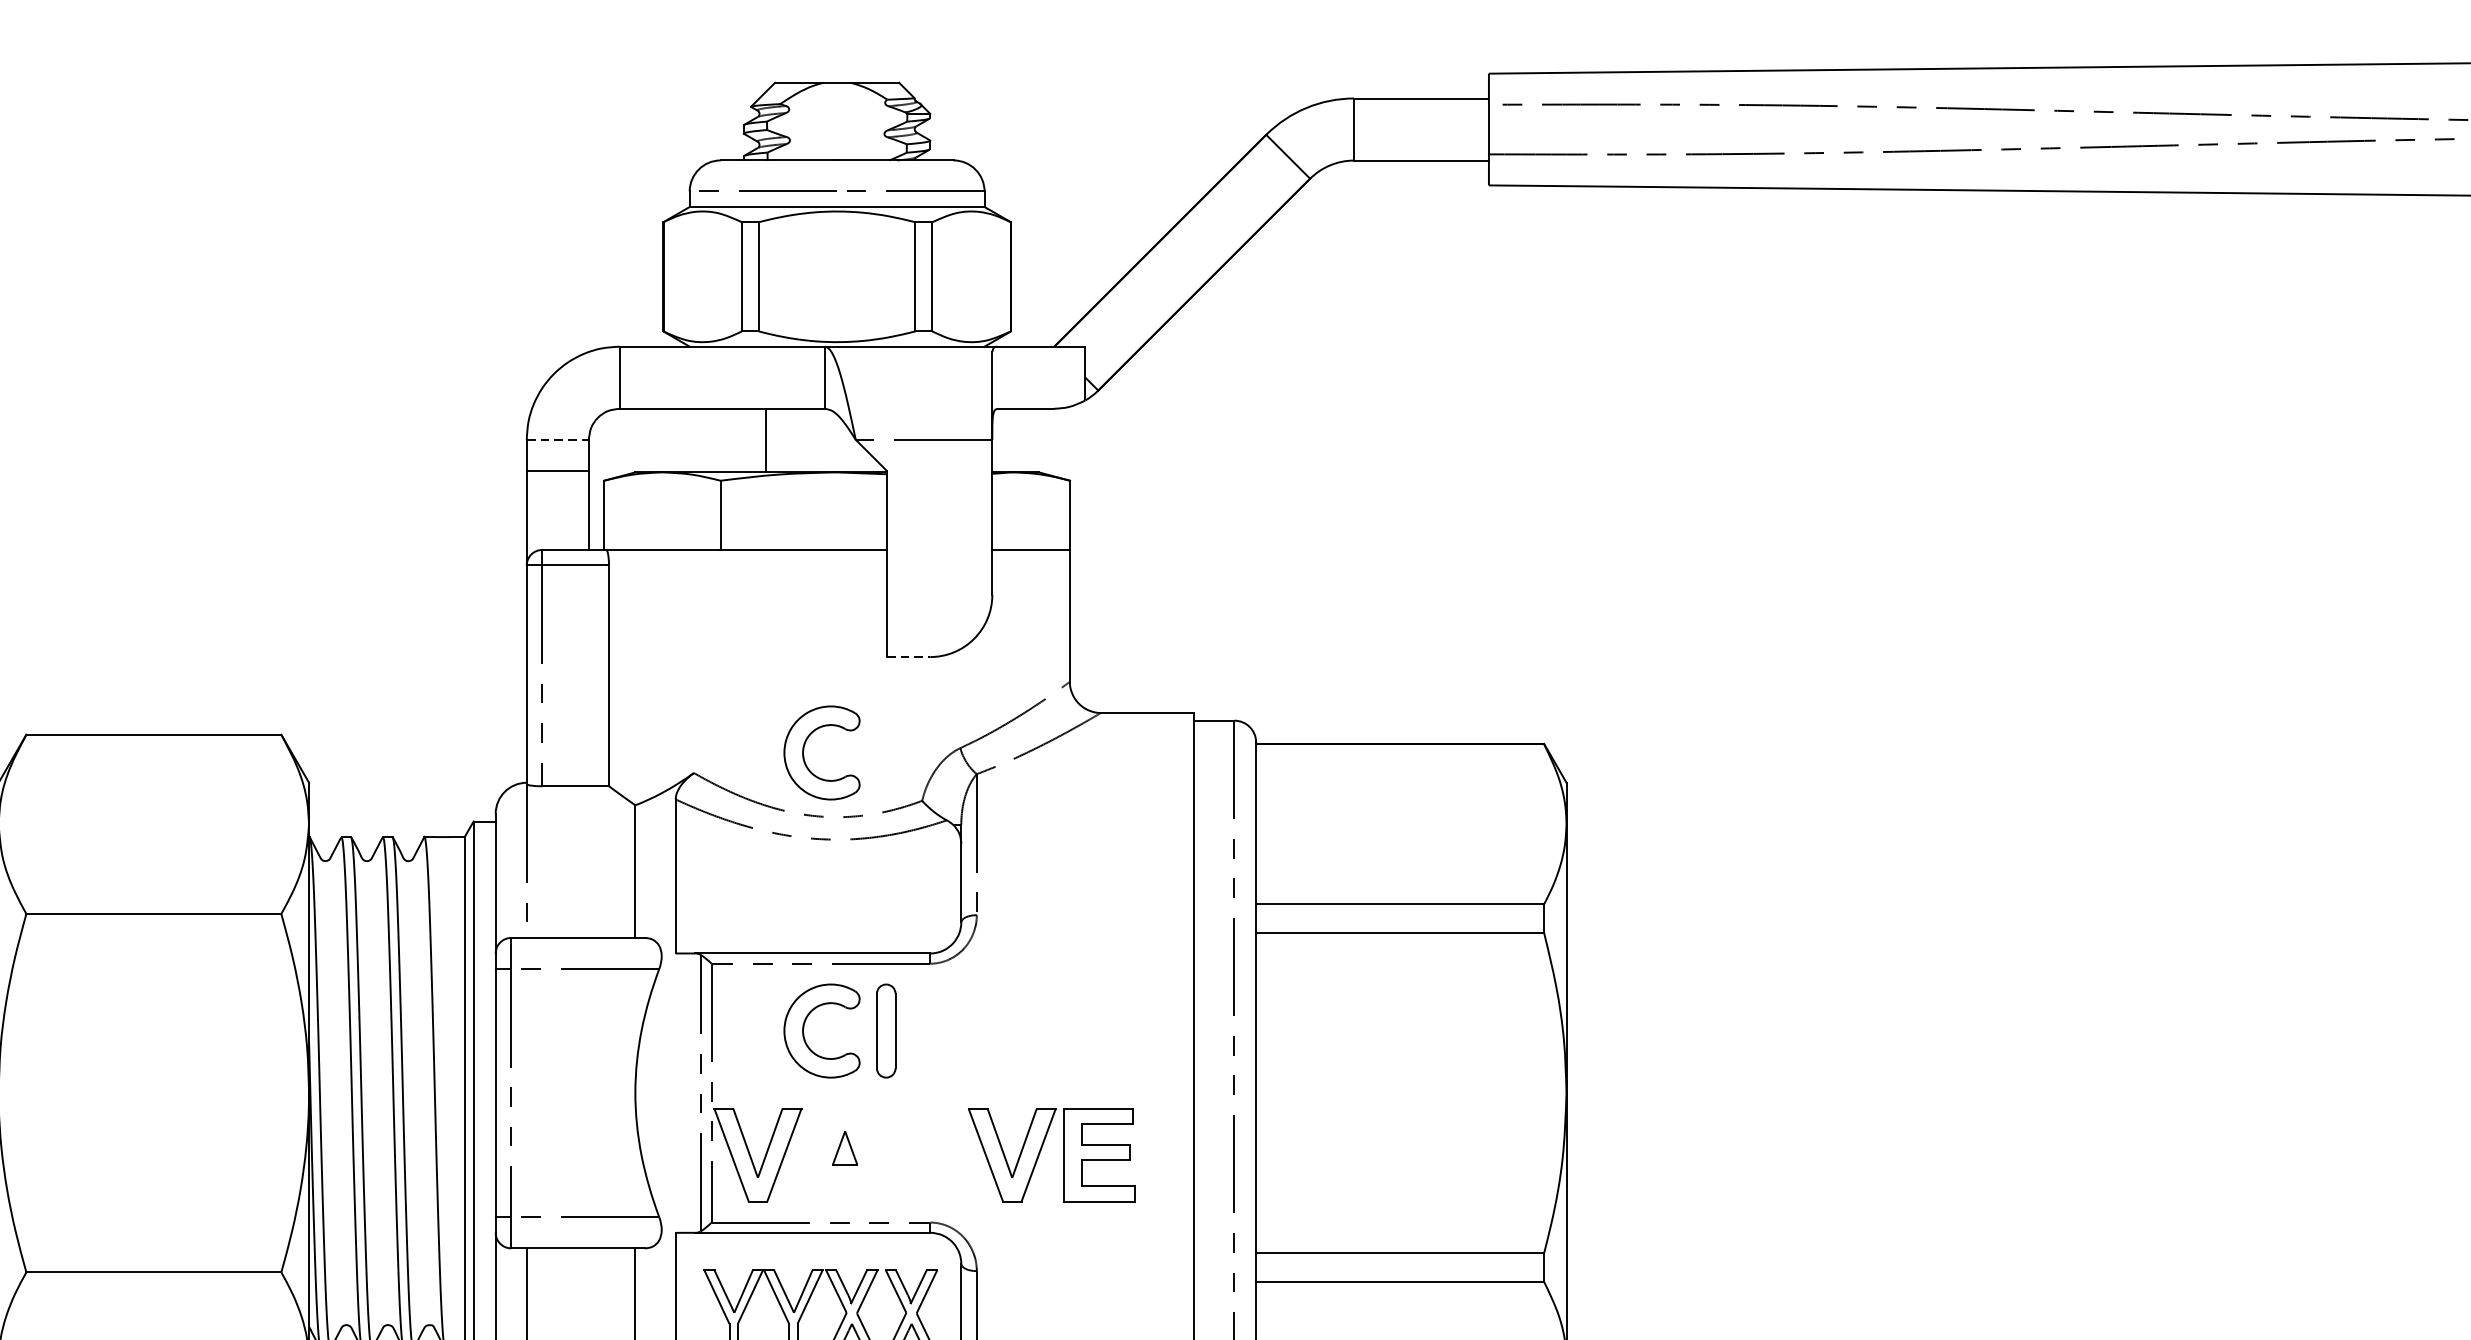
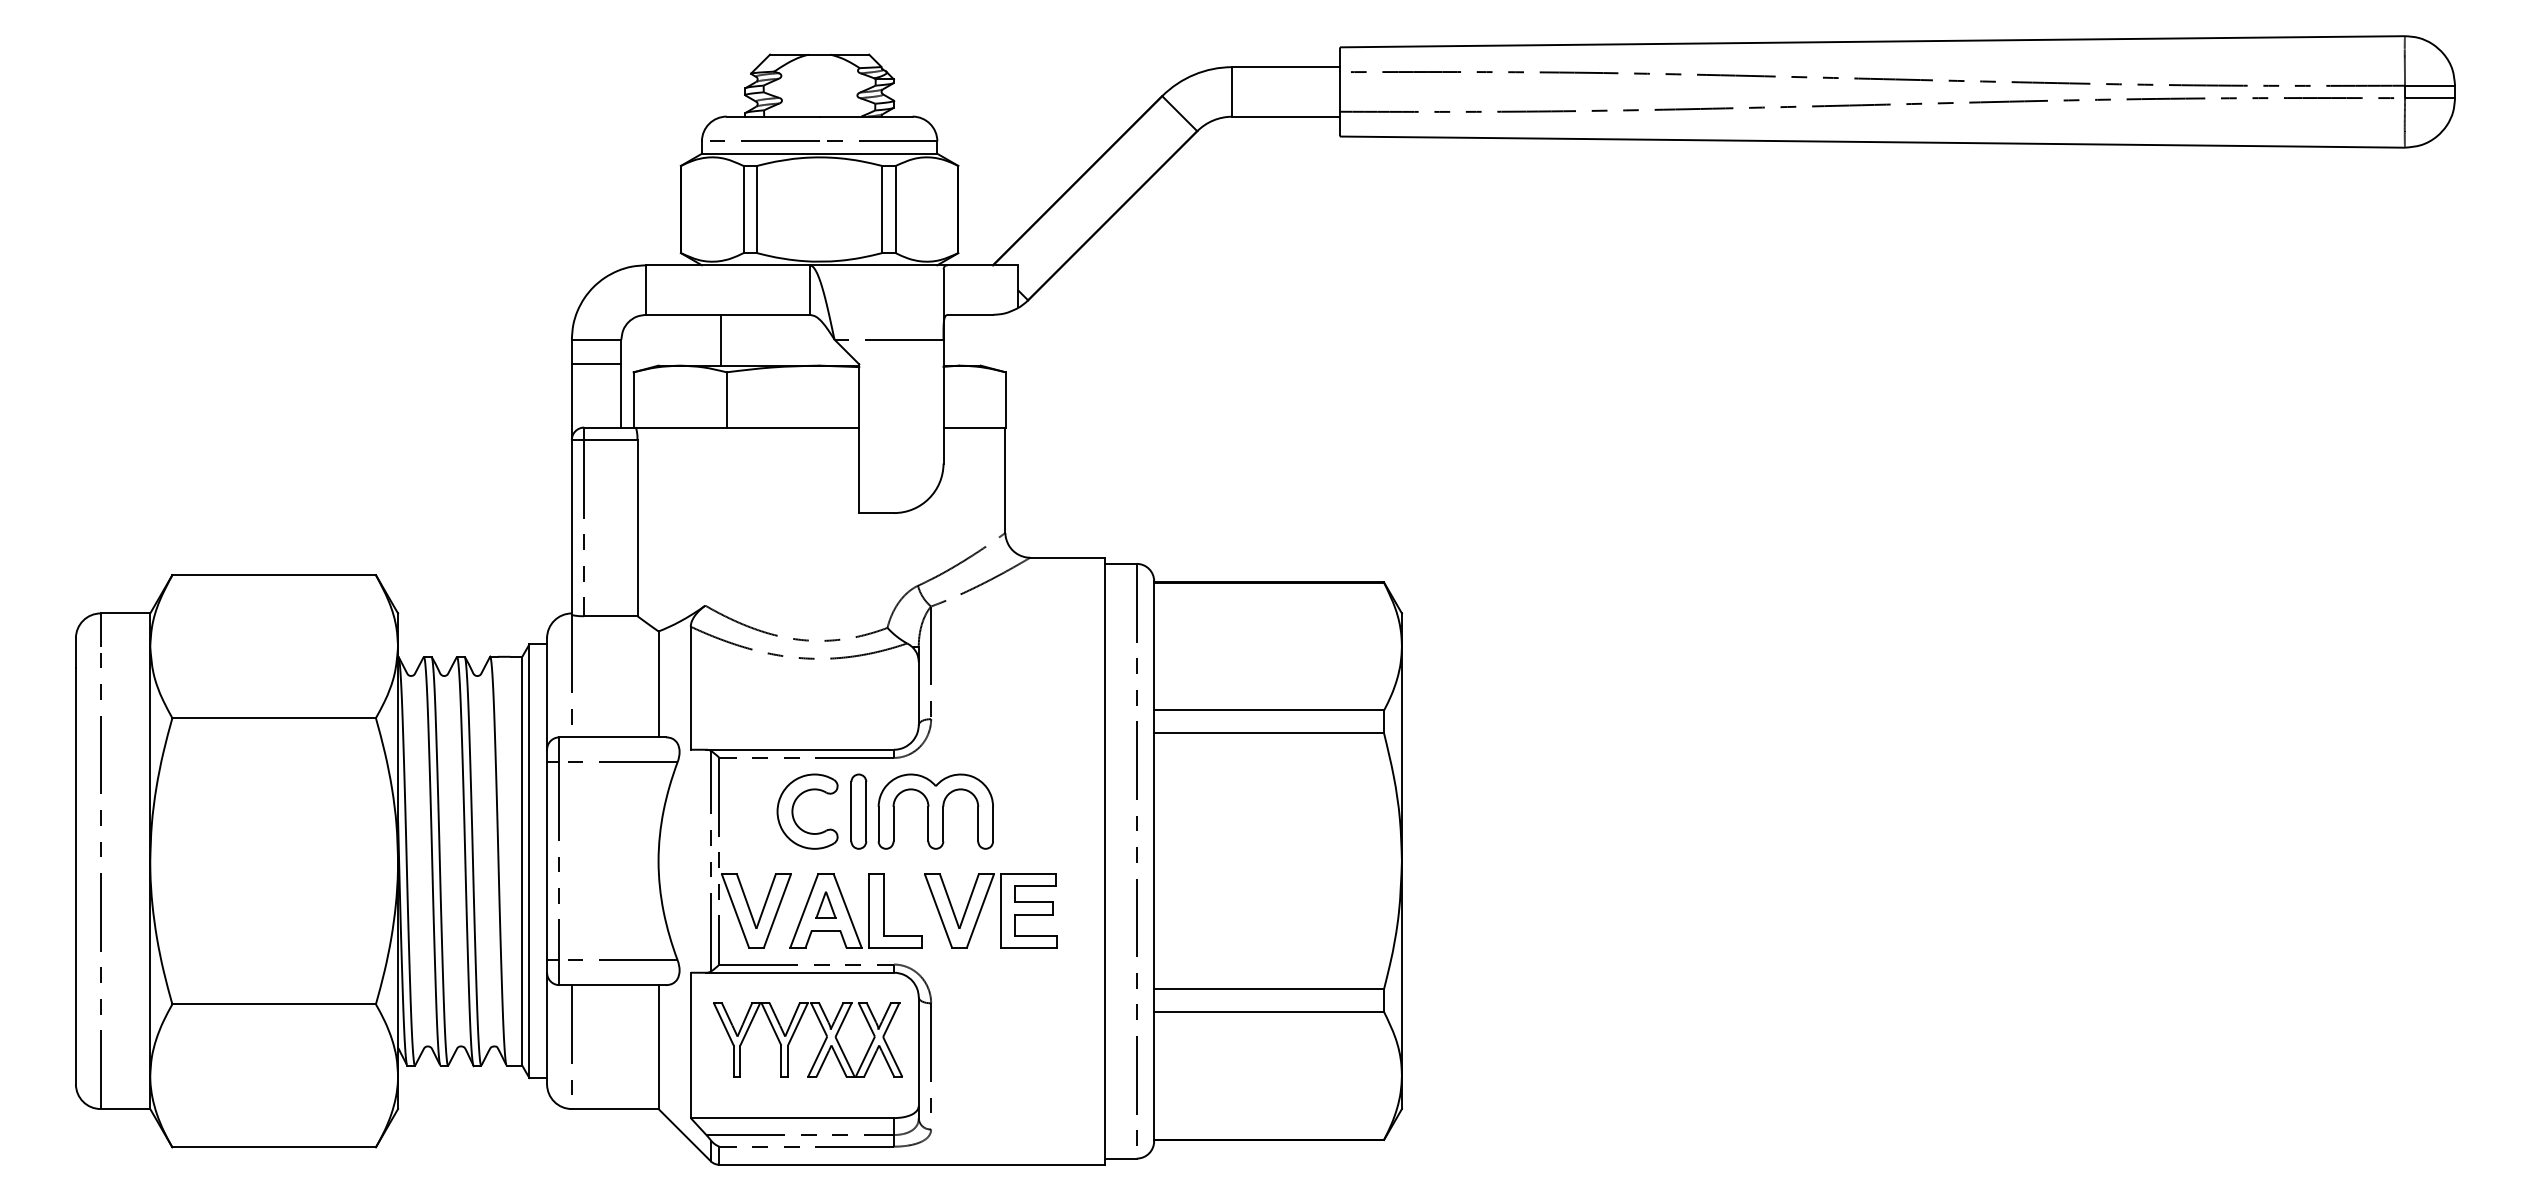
line: (557, 439) -> (596, 339), dashed -> solid
line: (766, 439) -> (721, 339), moved
line: (909, 657) -> (877, 513), dashed -> solid
part: (804, 752) -> (793, 589), removed
part: (982, 1030) -> (935, 811), added
part: (874, 1157) -> (849, 912), added

